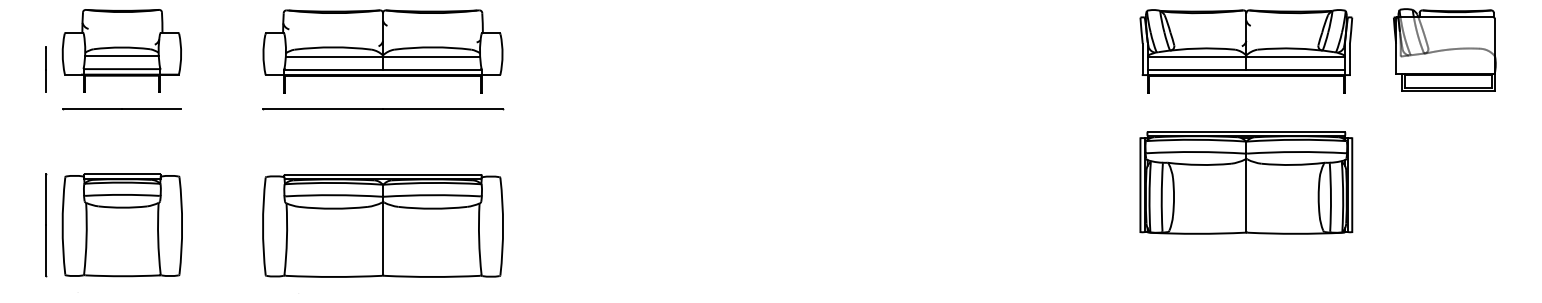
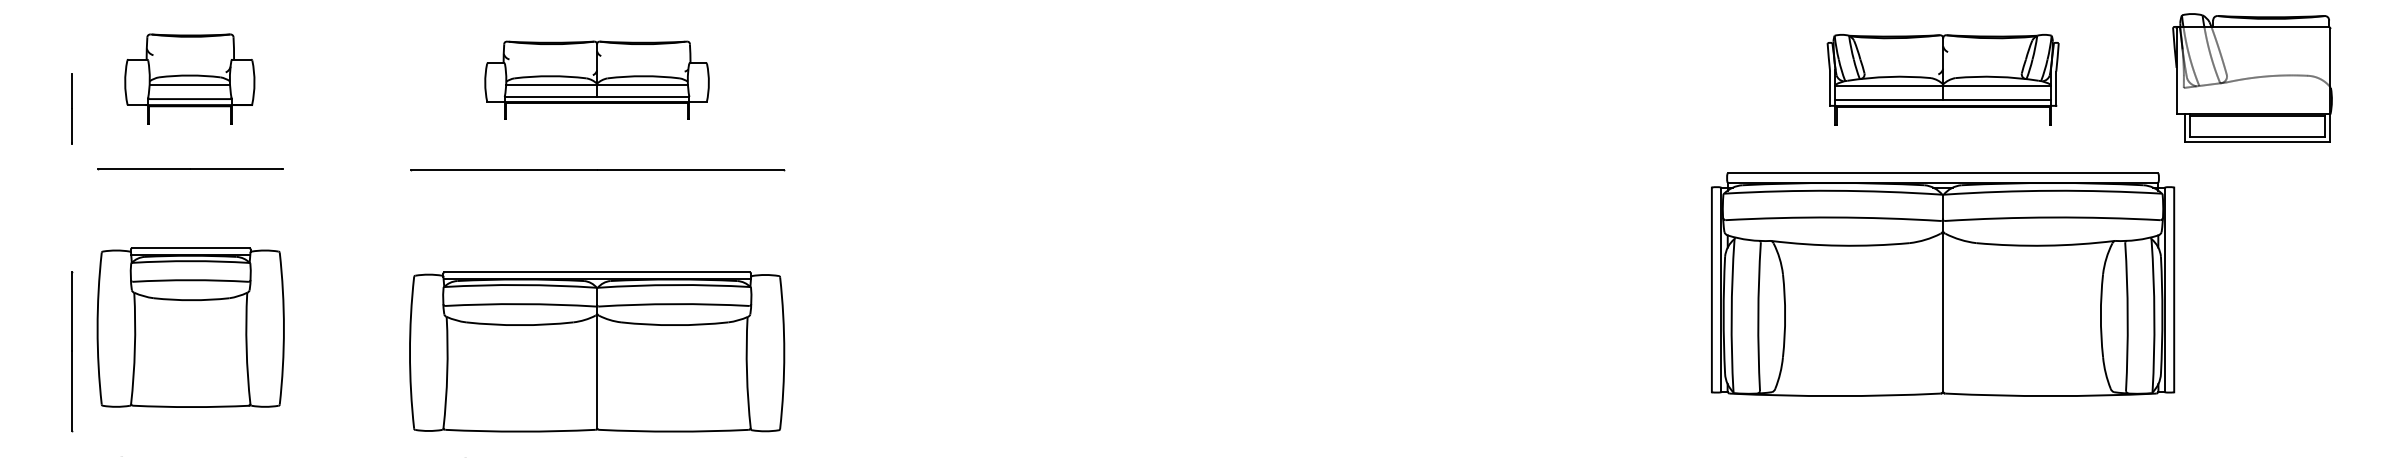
part: (121, 50) -> (189, 78), size x0.7
part: (382, 51) -> (596, 80), size x0.6
part: (1246, 51) -> (1943, 80), size x0.7
part: (1246, 182) -> (1943, 284), size x1.4
part: (121, 225) -> (189, 327), moved

